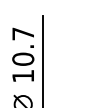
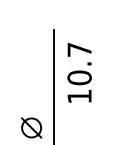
text: (23, 54) -> (79, 72), moved

